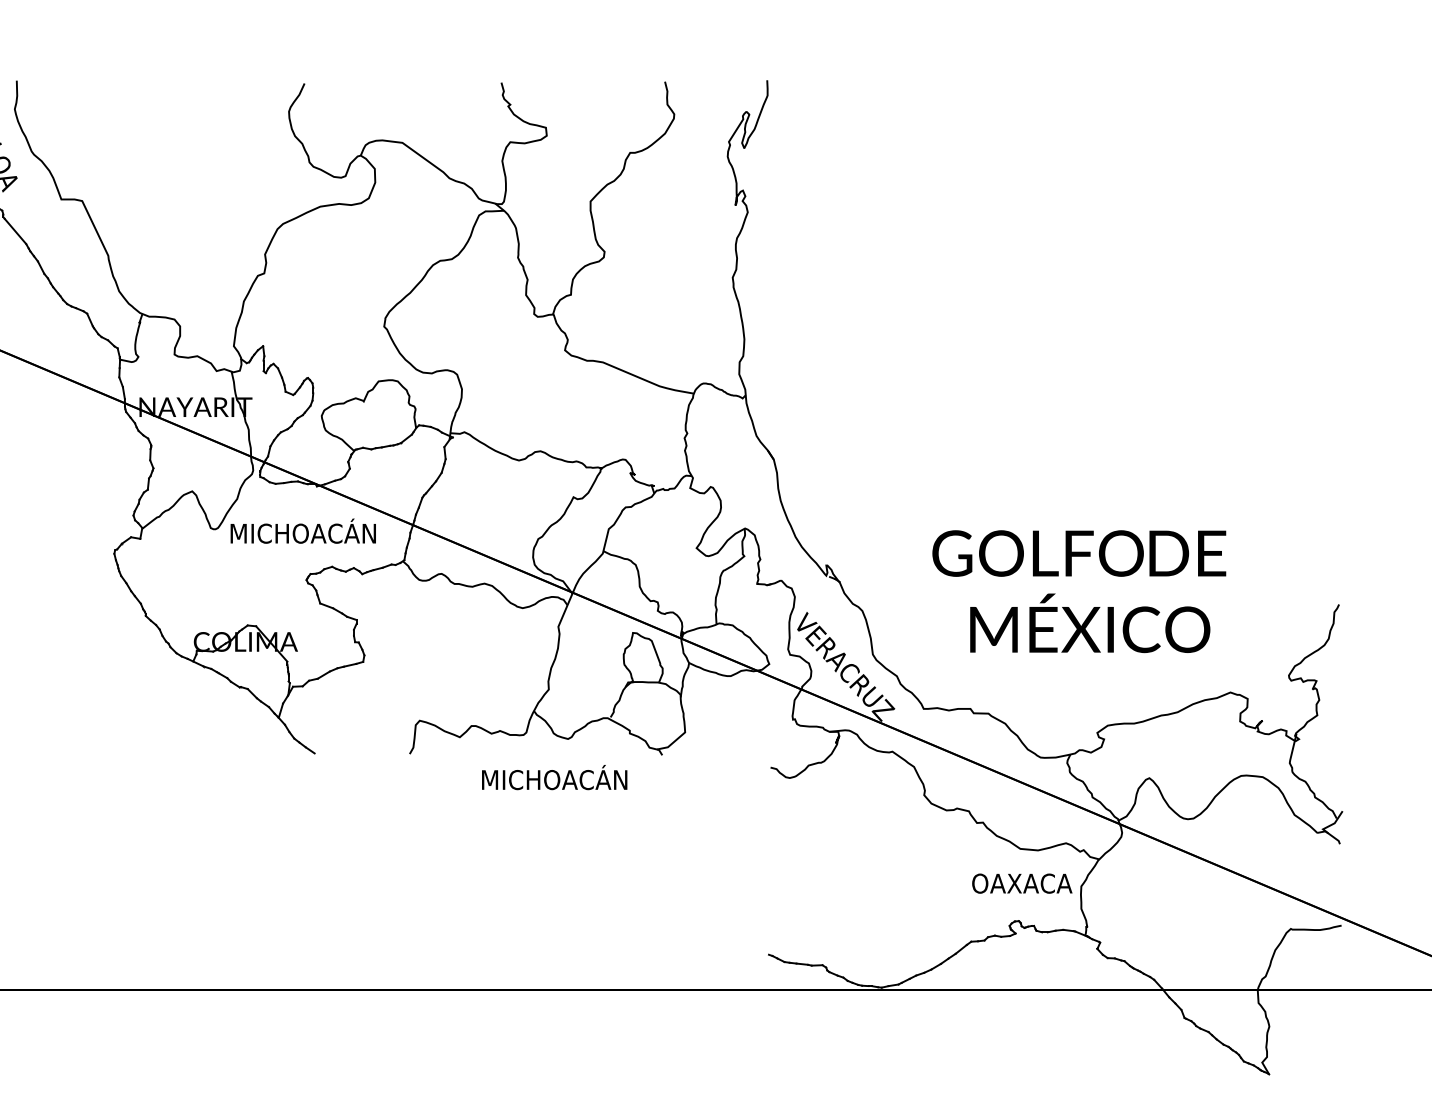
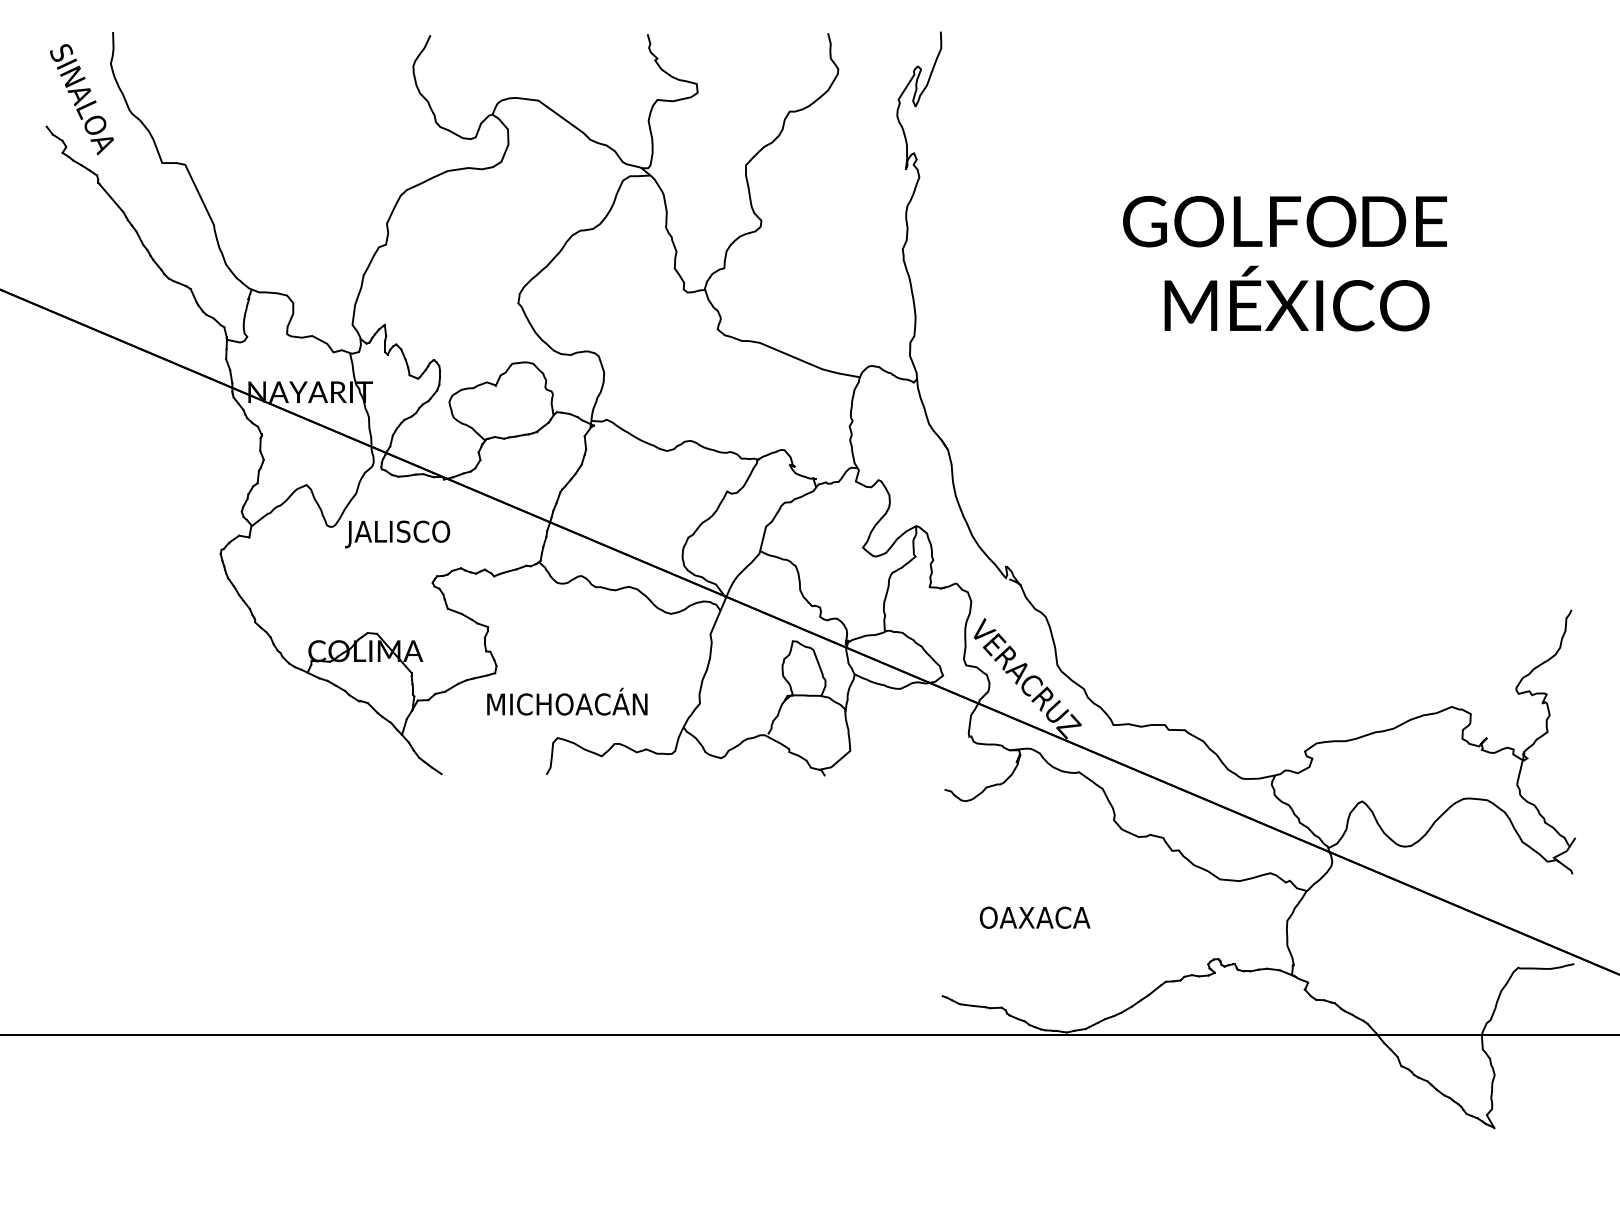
text: (301, 533) -> (427, 531), MICHOACÁN -> JALISCO
text: (1078, 591) -> (1284, 263), moved
text: (554, 777) -> (567, 701), moved
text: (1021, 883) -> (1034, 917), moved

